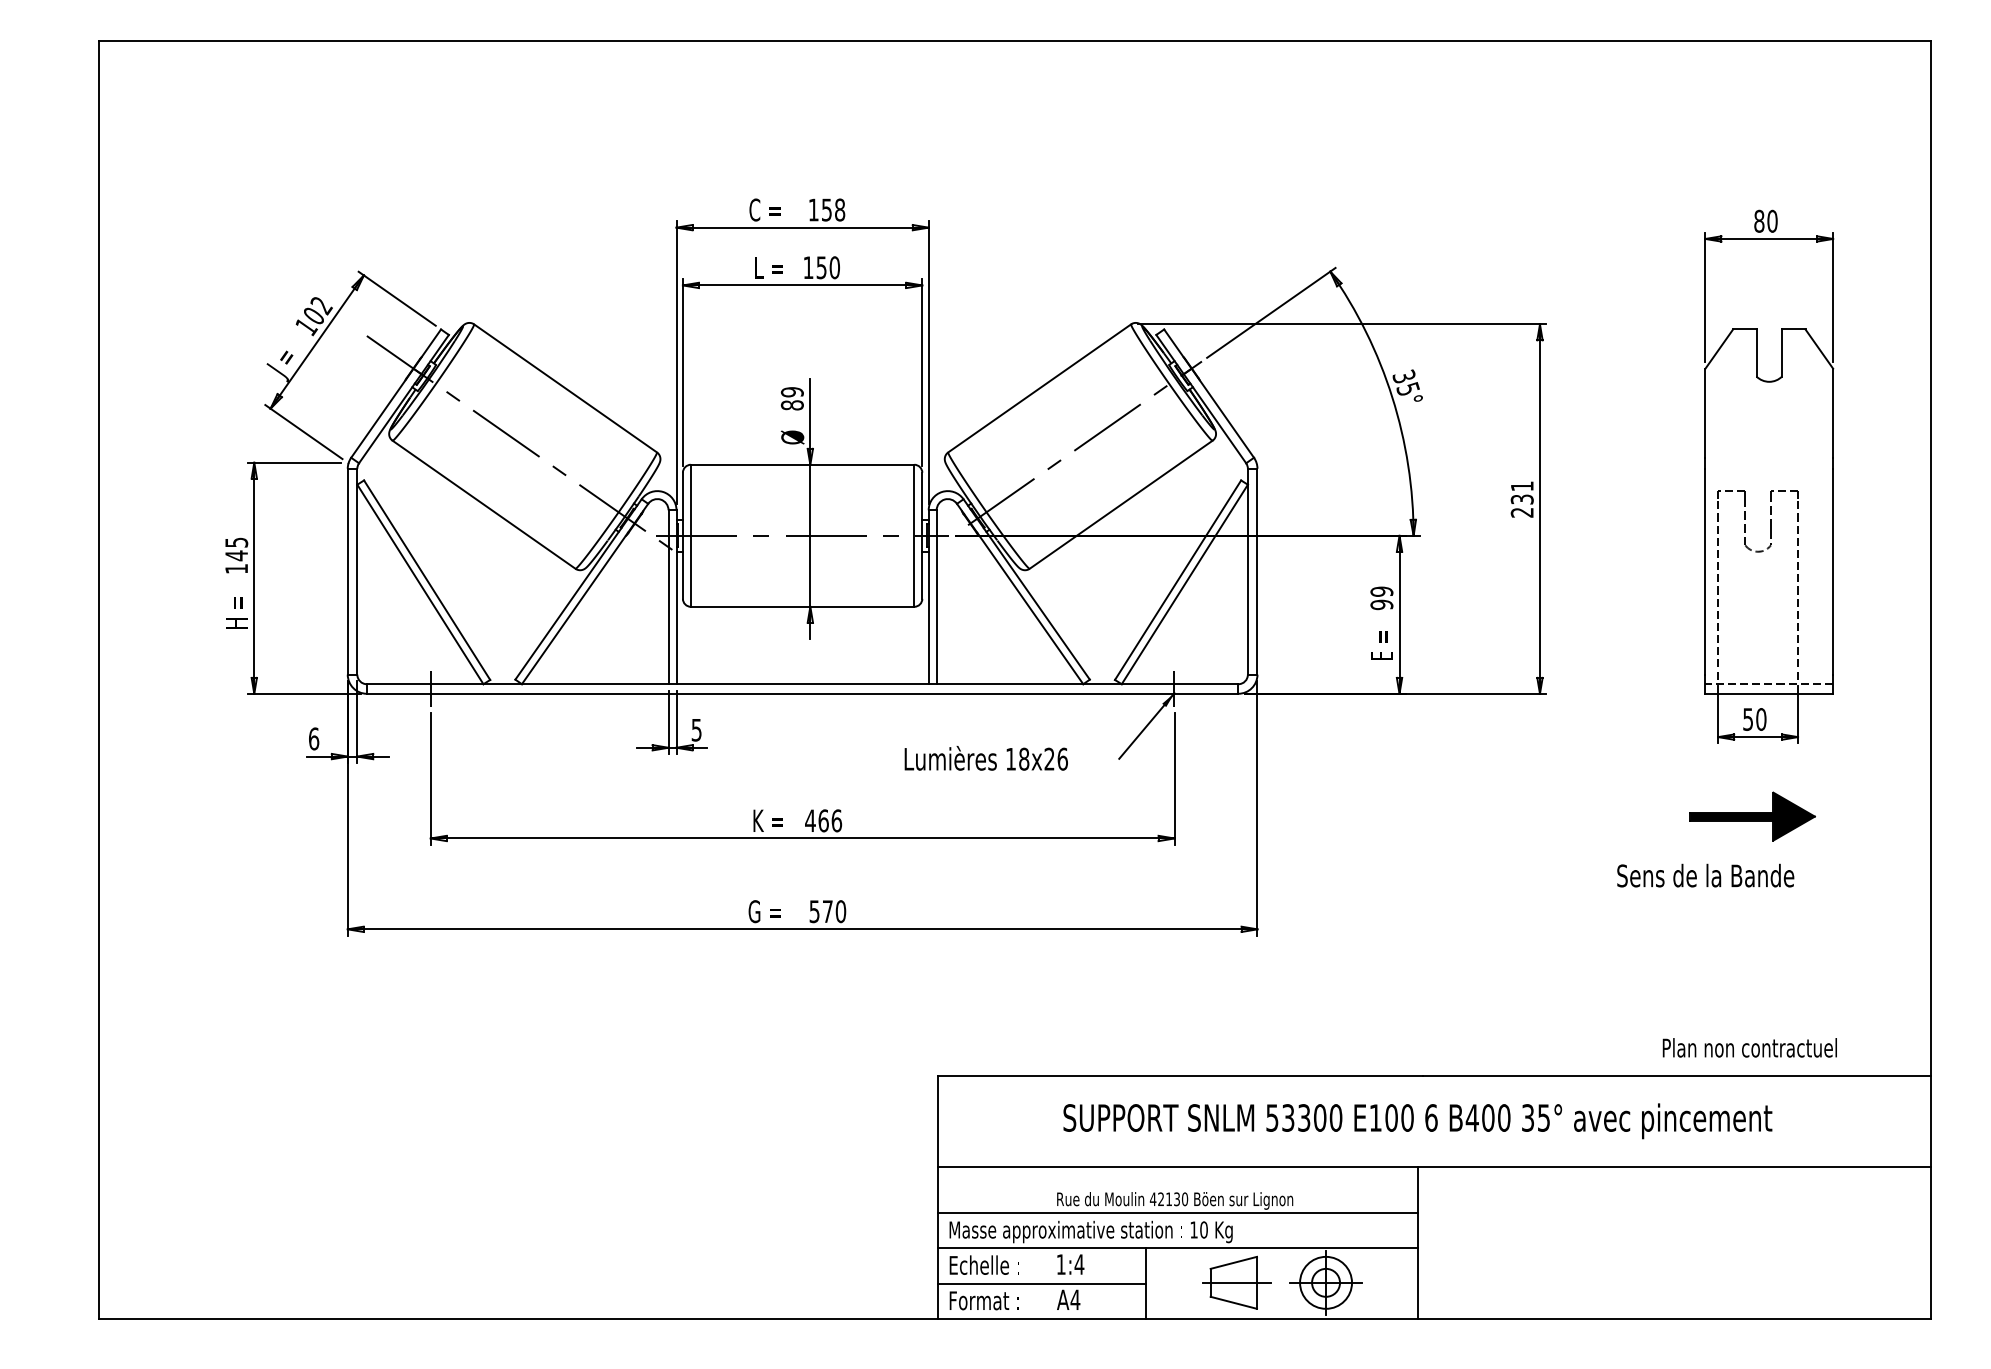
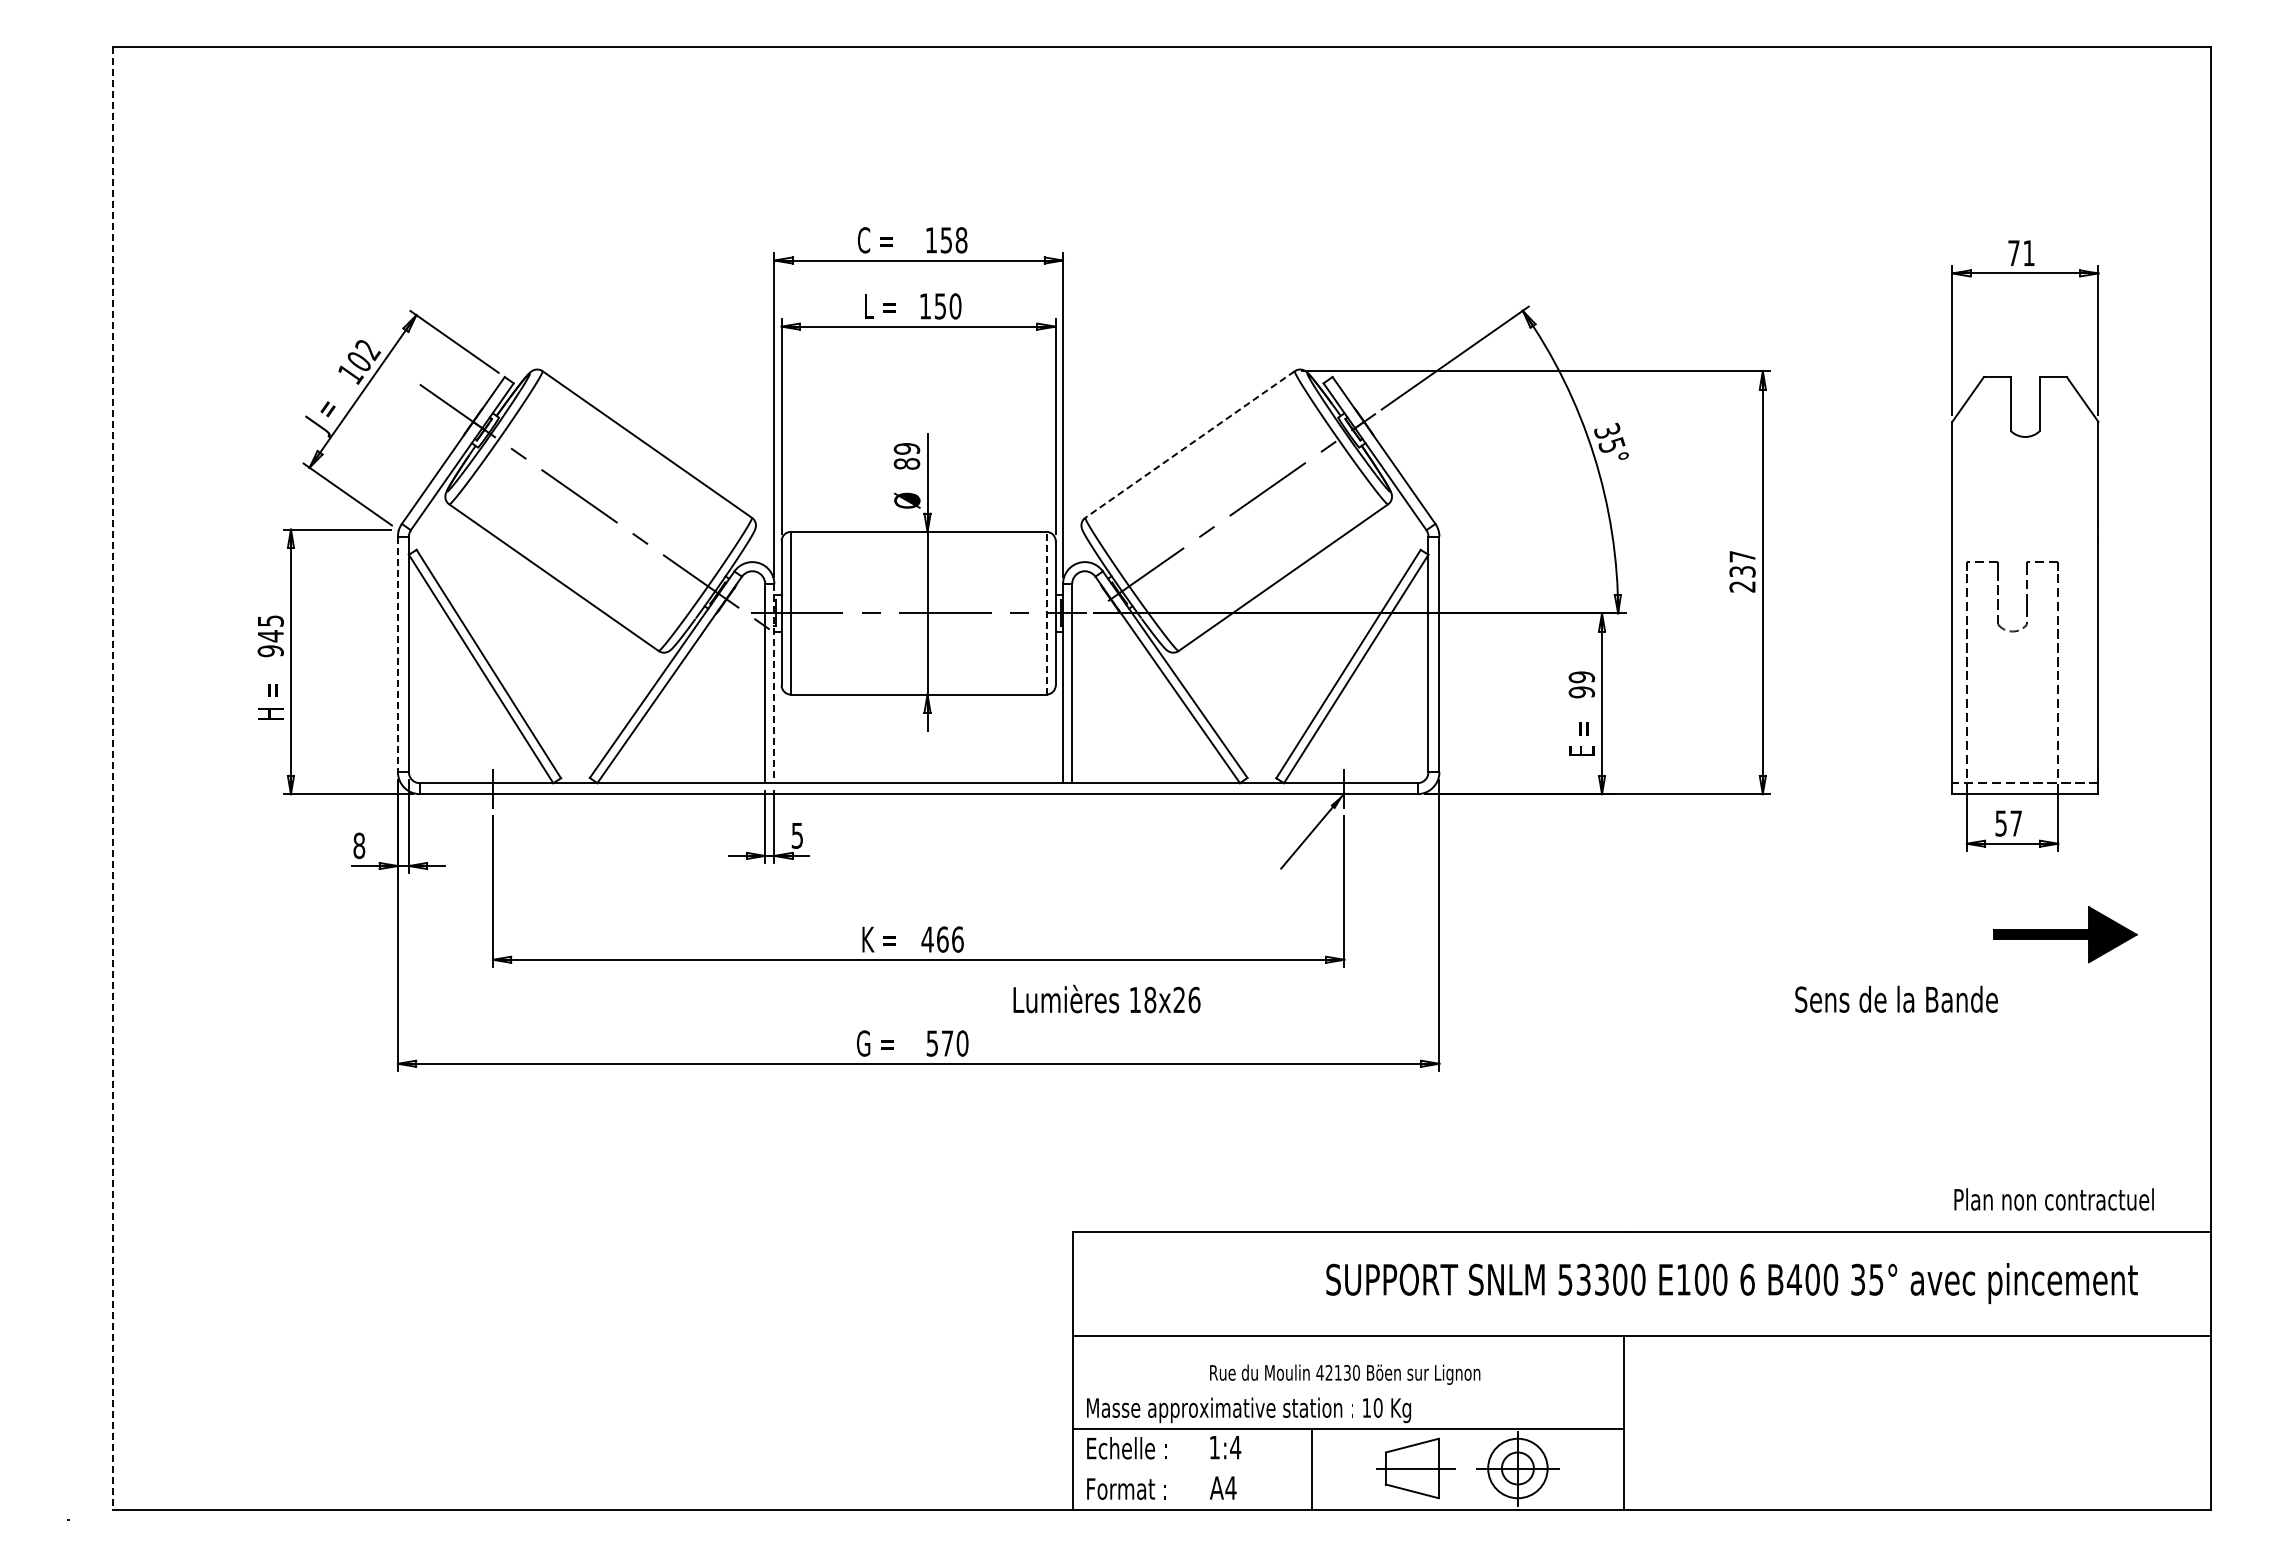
text: (1765, 221) -> (2021, 253), 80 -> 71
line: (1040, 388) -> (1190, 444), solid -> dashed
text: (1522, 486) -> (1742, 556), 231 -> 237
line: (914, 535) -> (1046, 612), solid -> dashed
text: (236, 569) -> (270, 651), 145 -> 945
line: (347, 571) -> (397, 654), solid -> dashed
line: (676, 597) -> (774, 683), solid -> dashed
line: (99, 680) -> (113, 778), solid -> dashed
text: (1761, 719) -> (2016, 823), 50 -> 57
text: (314, 738) -> (359, 845), 6 -> 8
text: (985, 757) -> (1106, 998), moved
part: (1752, 816) -> (2065, 934), moved
text: (1705, 874) -> (1896, 998), moved
text: (1749, 1047) -> (2053, 1199), moved
text: (1417, 1121) -> (1731, 1283), moved
line: (1178, 1212) -> (1348, 1388), removed
line: (1041, 1283) -> (1192, 1469), removed

